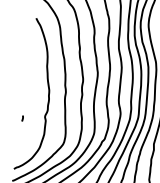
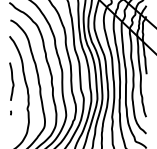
curve: (29, 77) -> (11, 81), added

